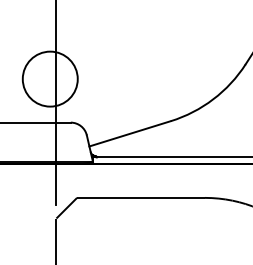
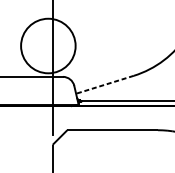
circle: (49, 78) -> (47, 45), size x1.4
line: (130, 133) -> (105, 84), solid -> dashed

